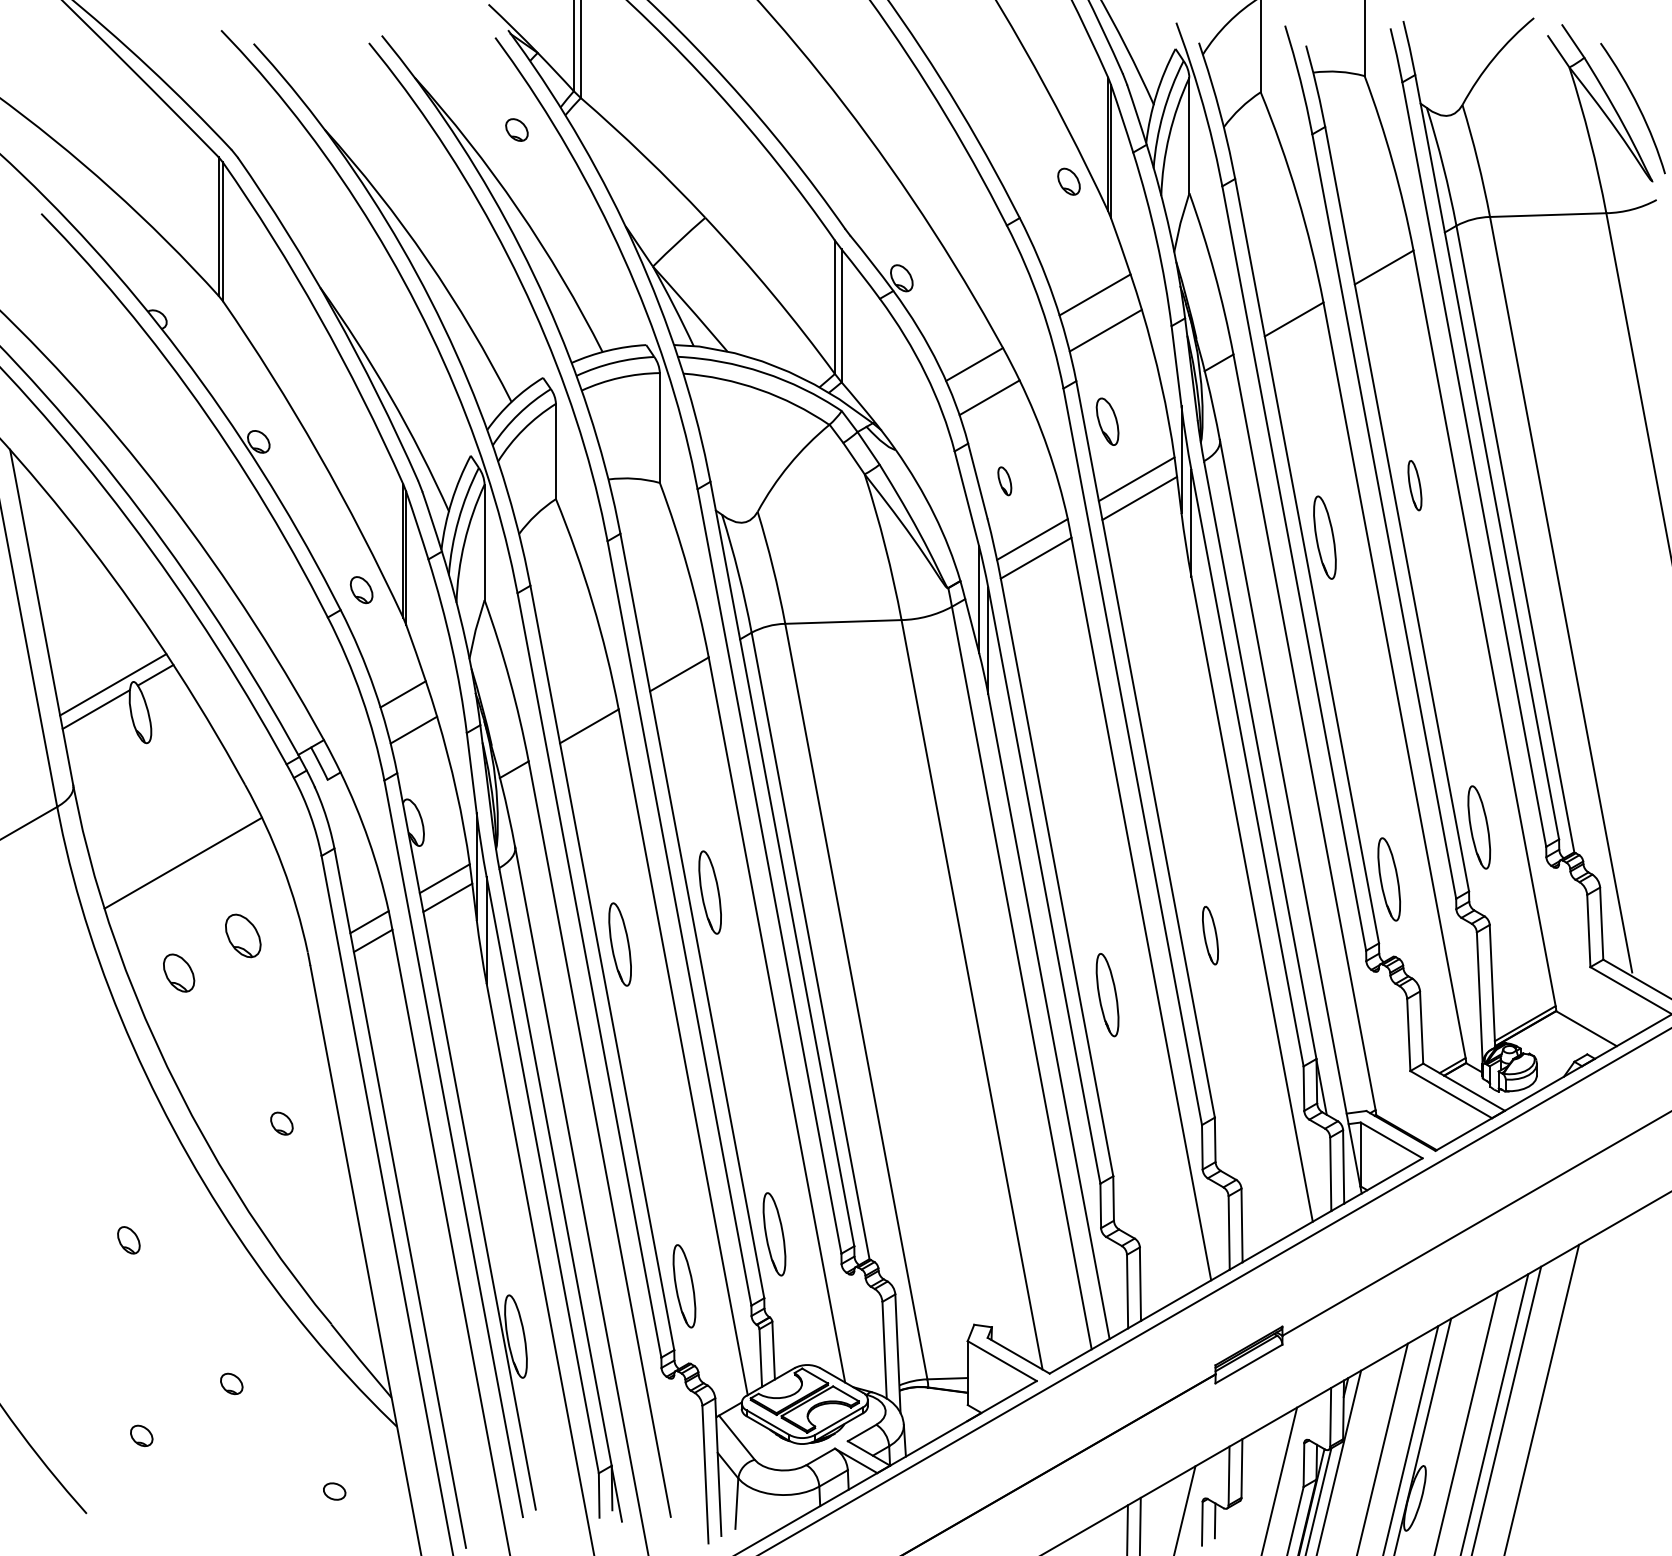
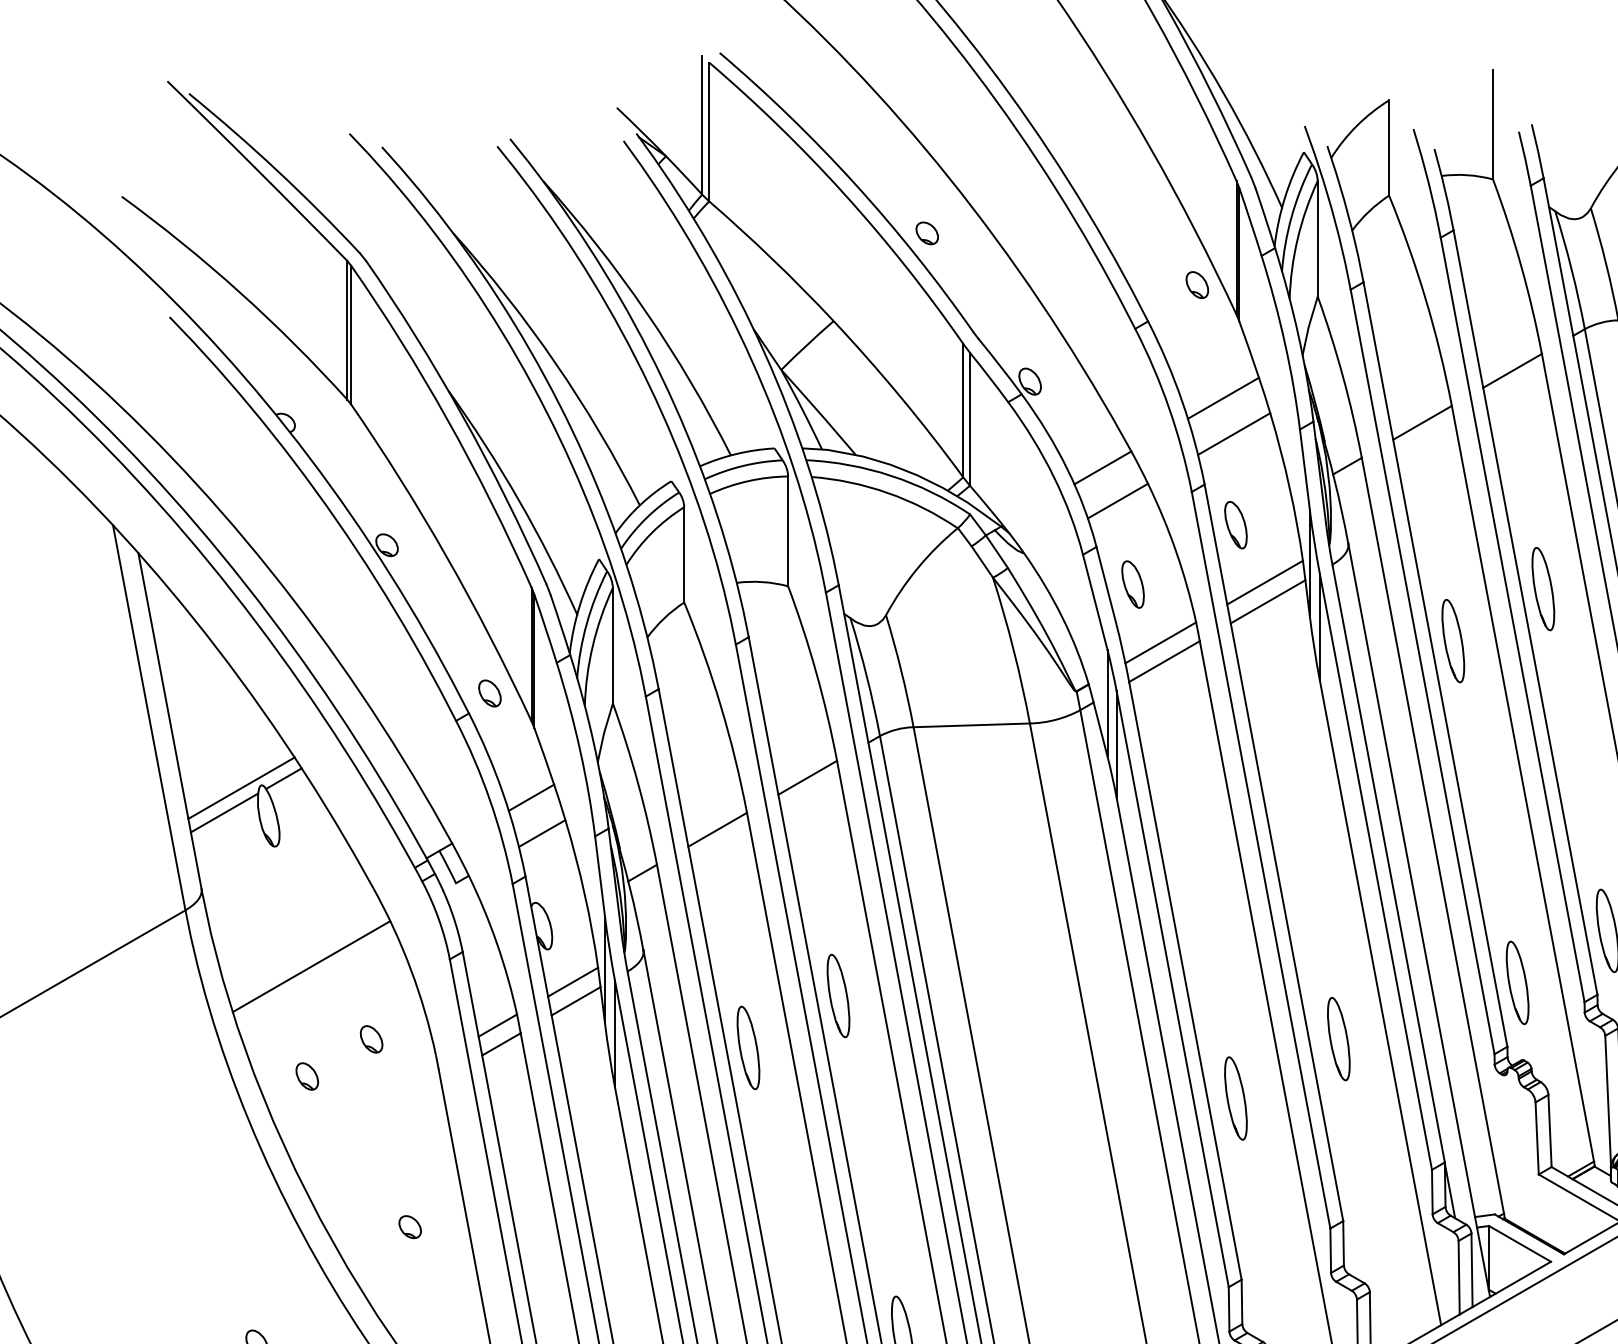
part: (516, 129) -> (926, 232), moved
part: (1004, 481) -> (1132, 584), size x1.67
part: (1414, 485) -> (1542, 588), size x1.67
part: (243, 935) -> (371, 1038), size x0.62
part: (1210, 935) -> (1338, 1038), size x1.43
part: (178, 972) -> (306, 1075), size x0.71

